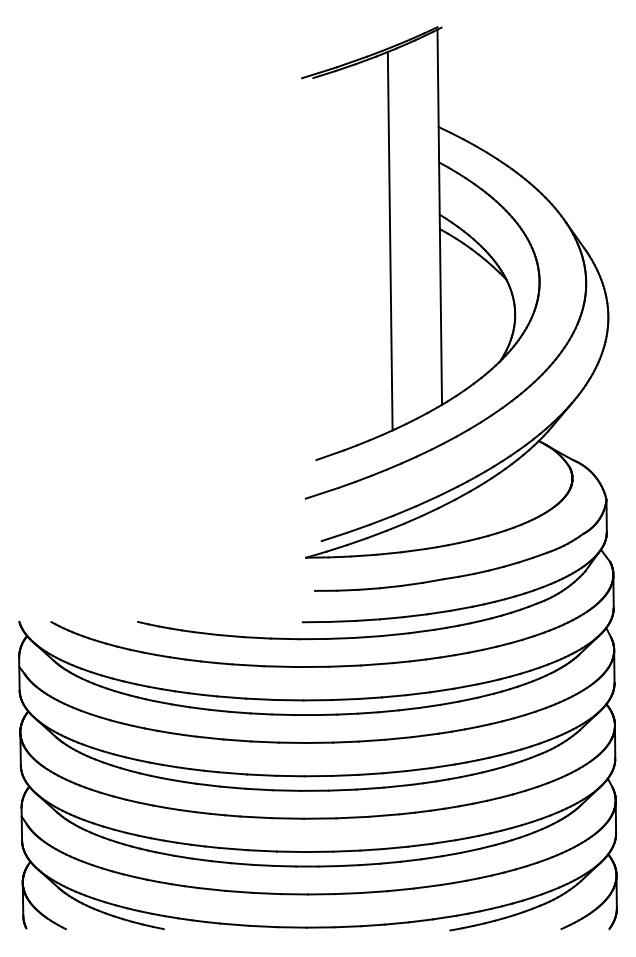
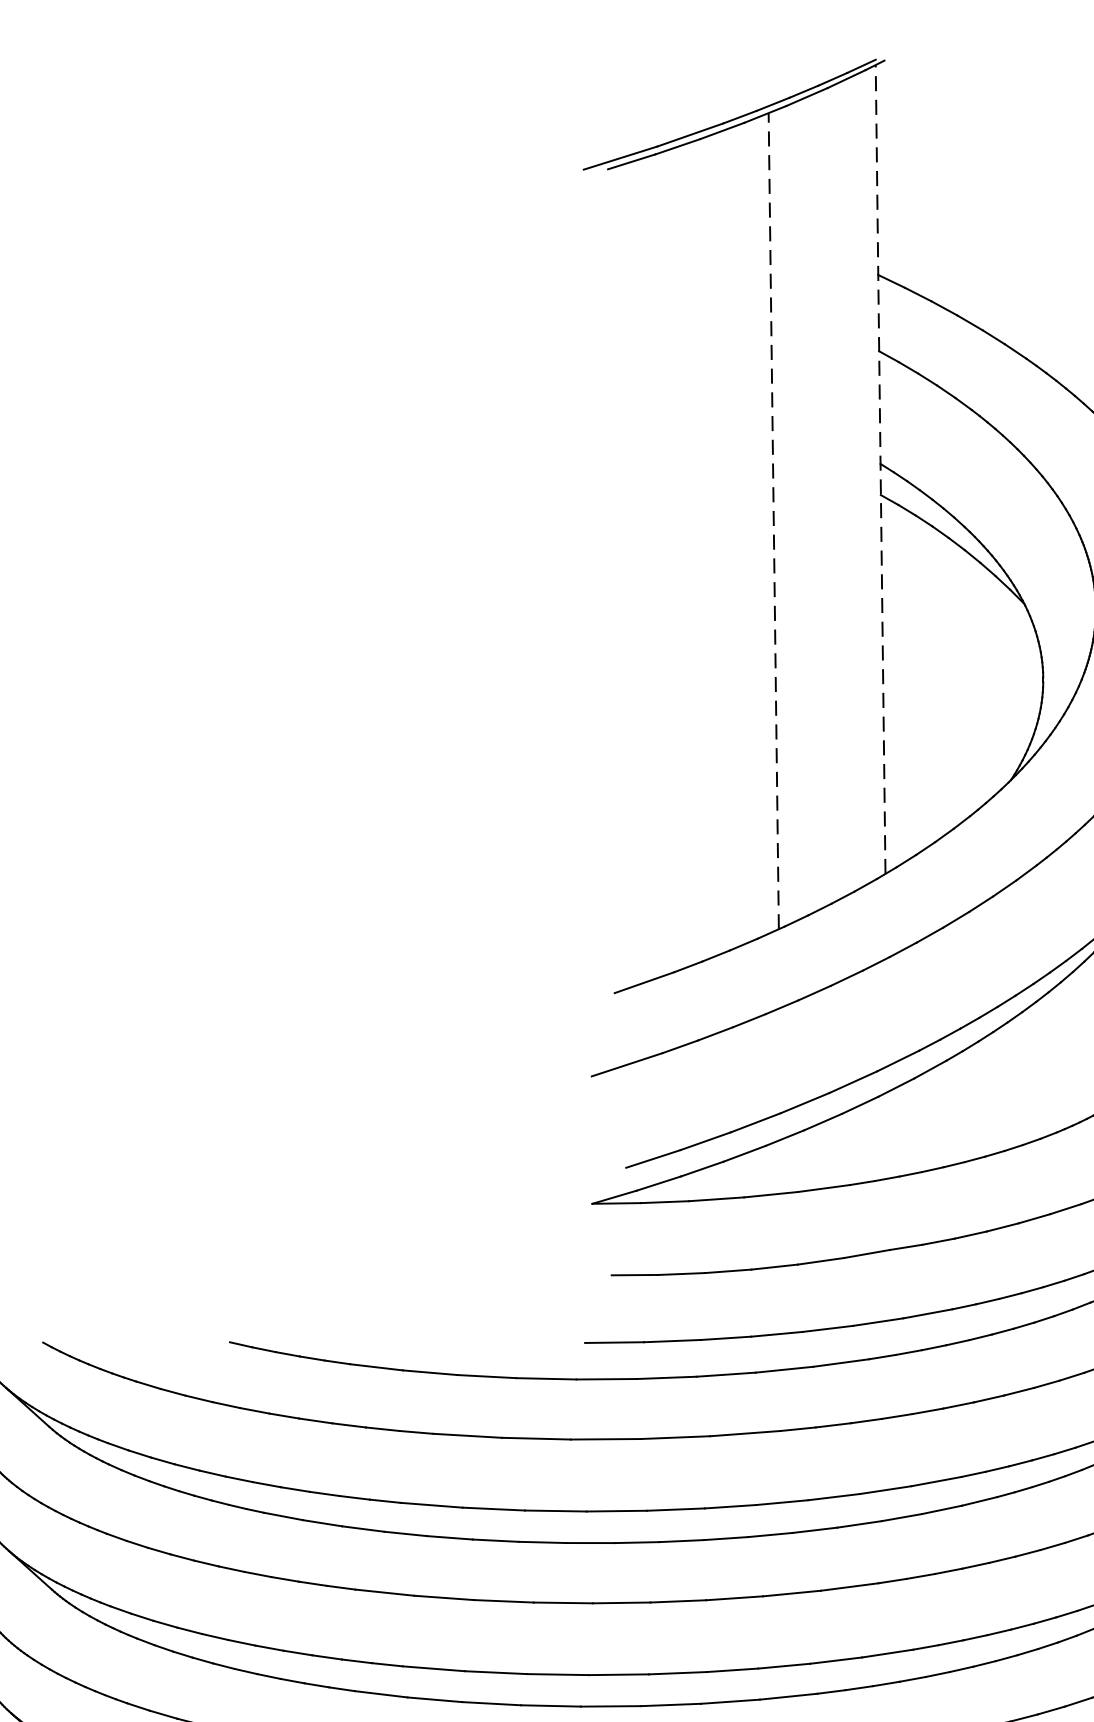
line: (439, 217) -> (880, 470), solid -> dashed
line: (390, 240) -> (774, 519), solid -> dashed

